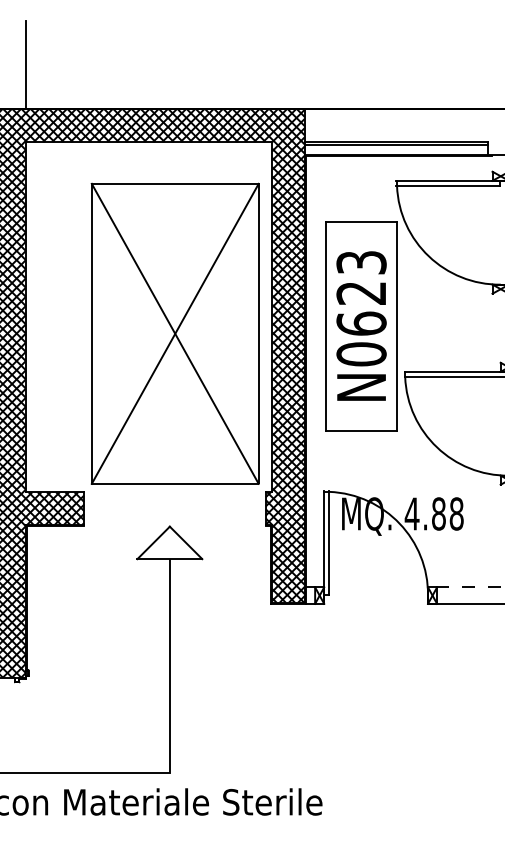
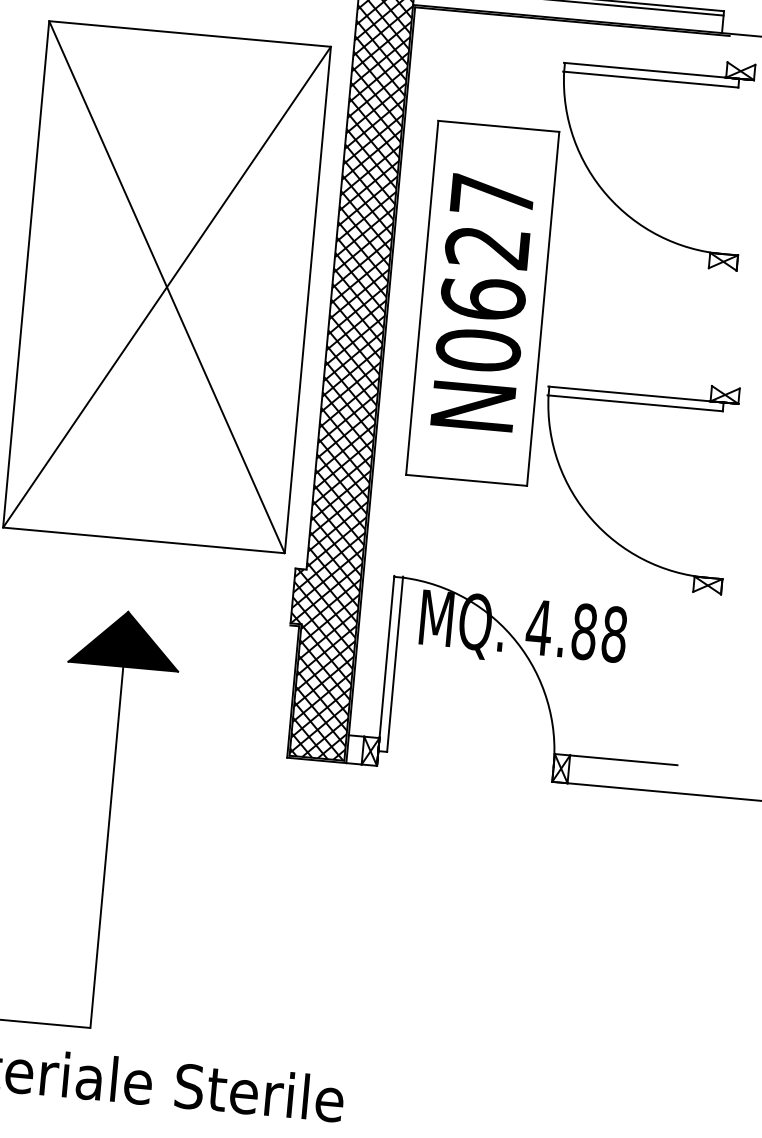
text: (361, 262) -> (492, 195), N0623 -> N0627
fill: (169, 542) -> (125, 638), added
line: (468, 587) -> (623, 760), dashed -> solid

